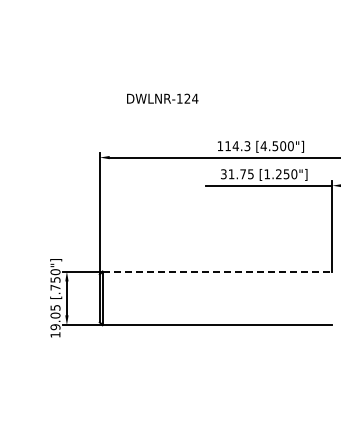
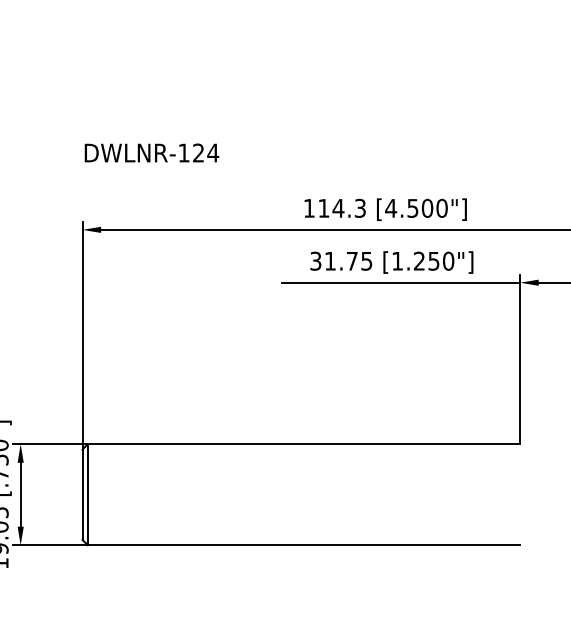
text: (162, 98) -> (151, 152), moved
line: (217, 271) -> (303, 444), dashed -> solid

